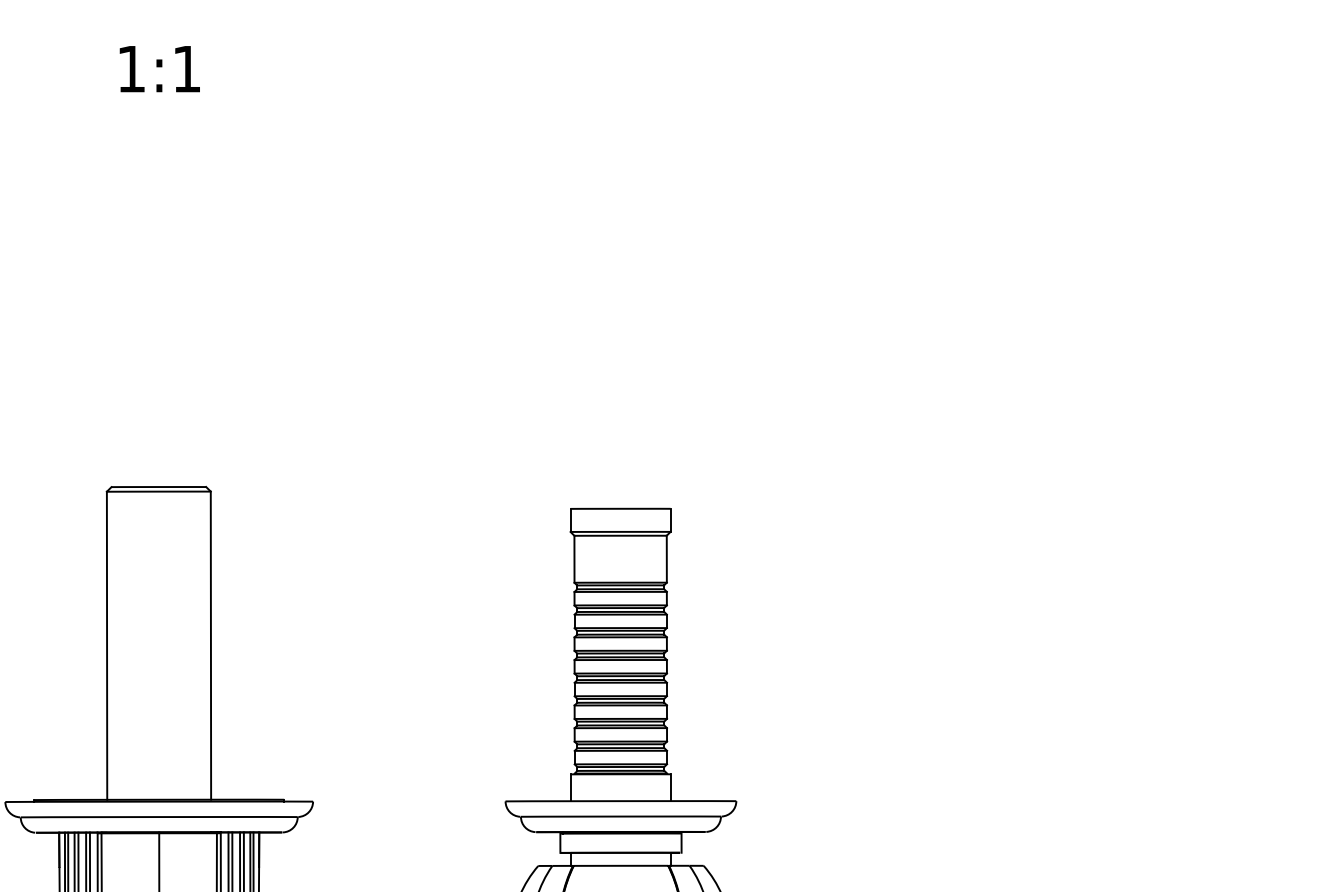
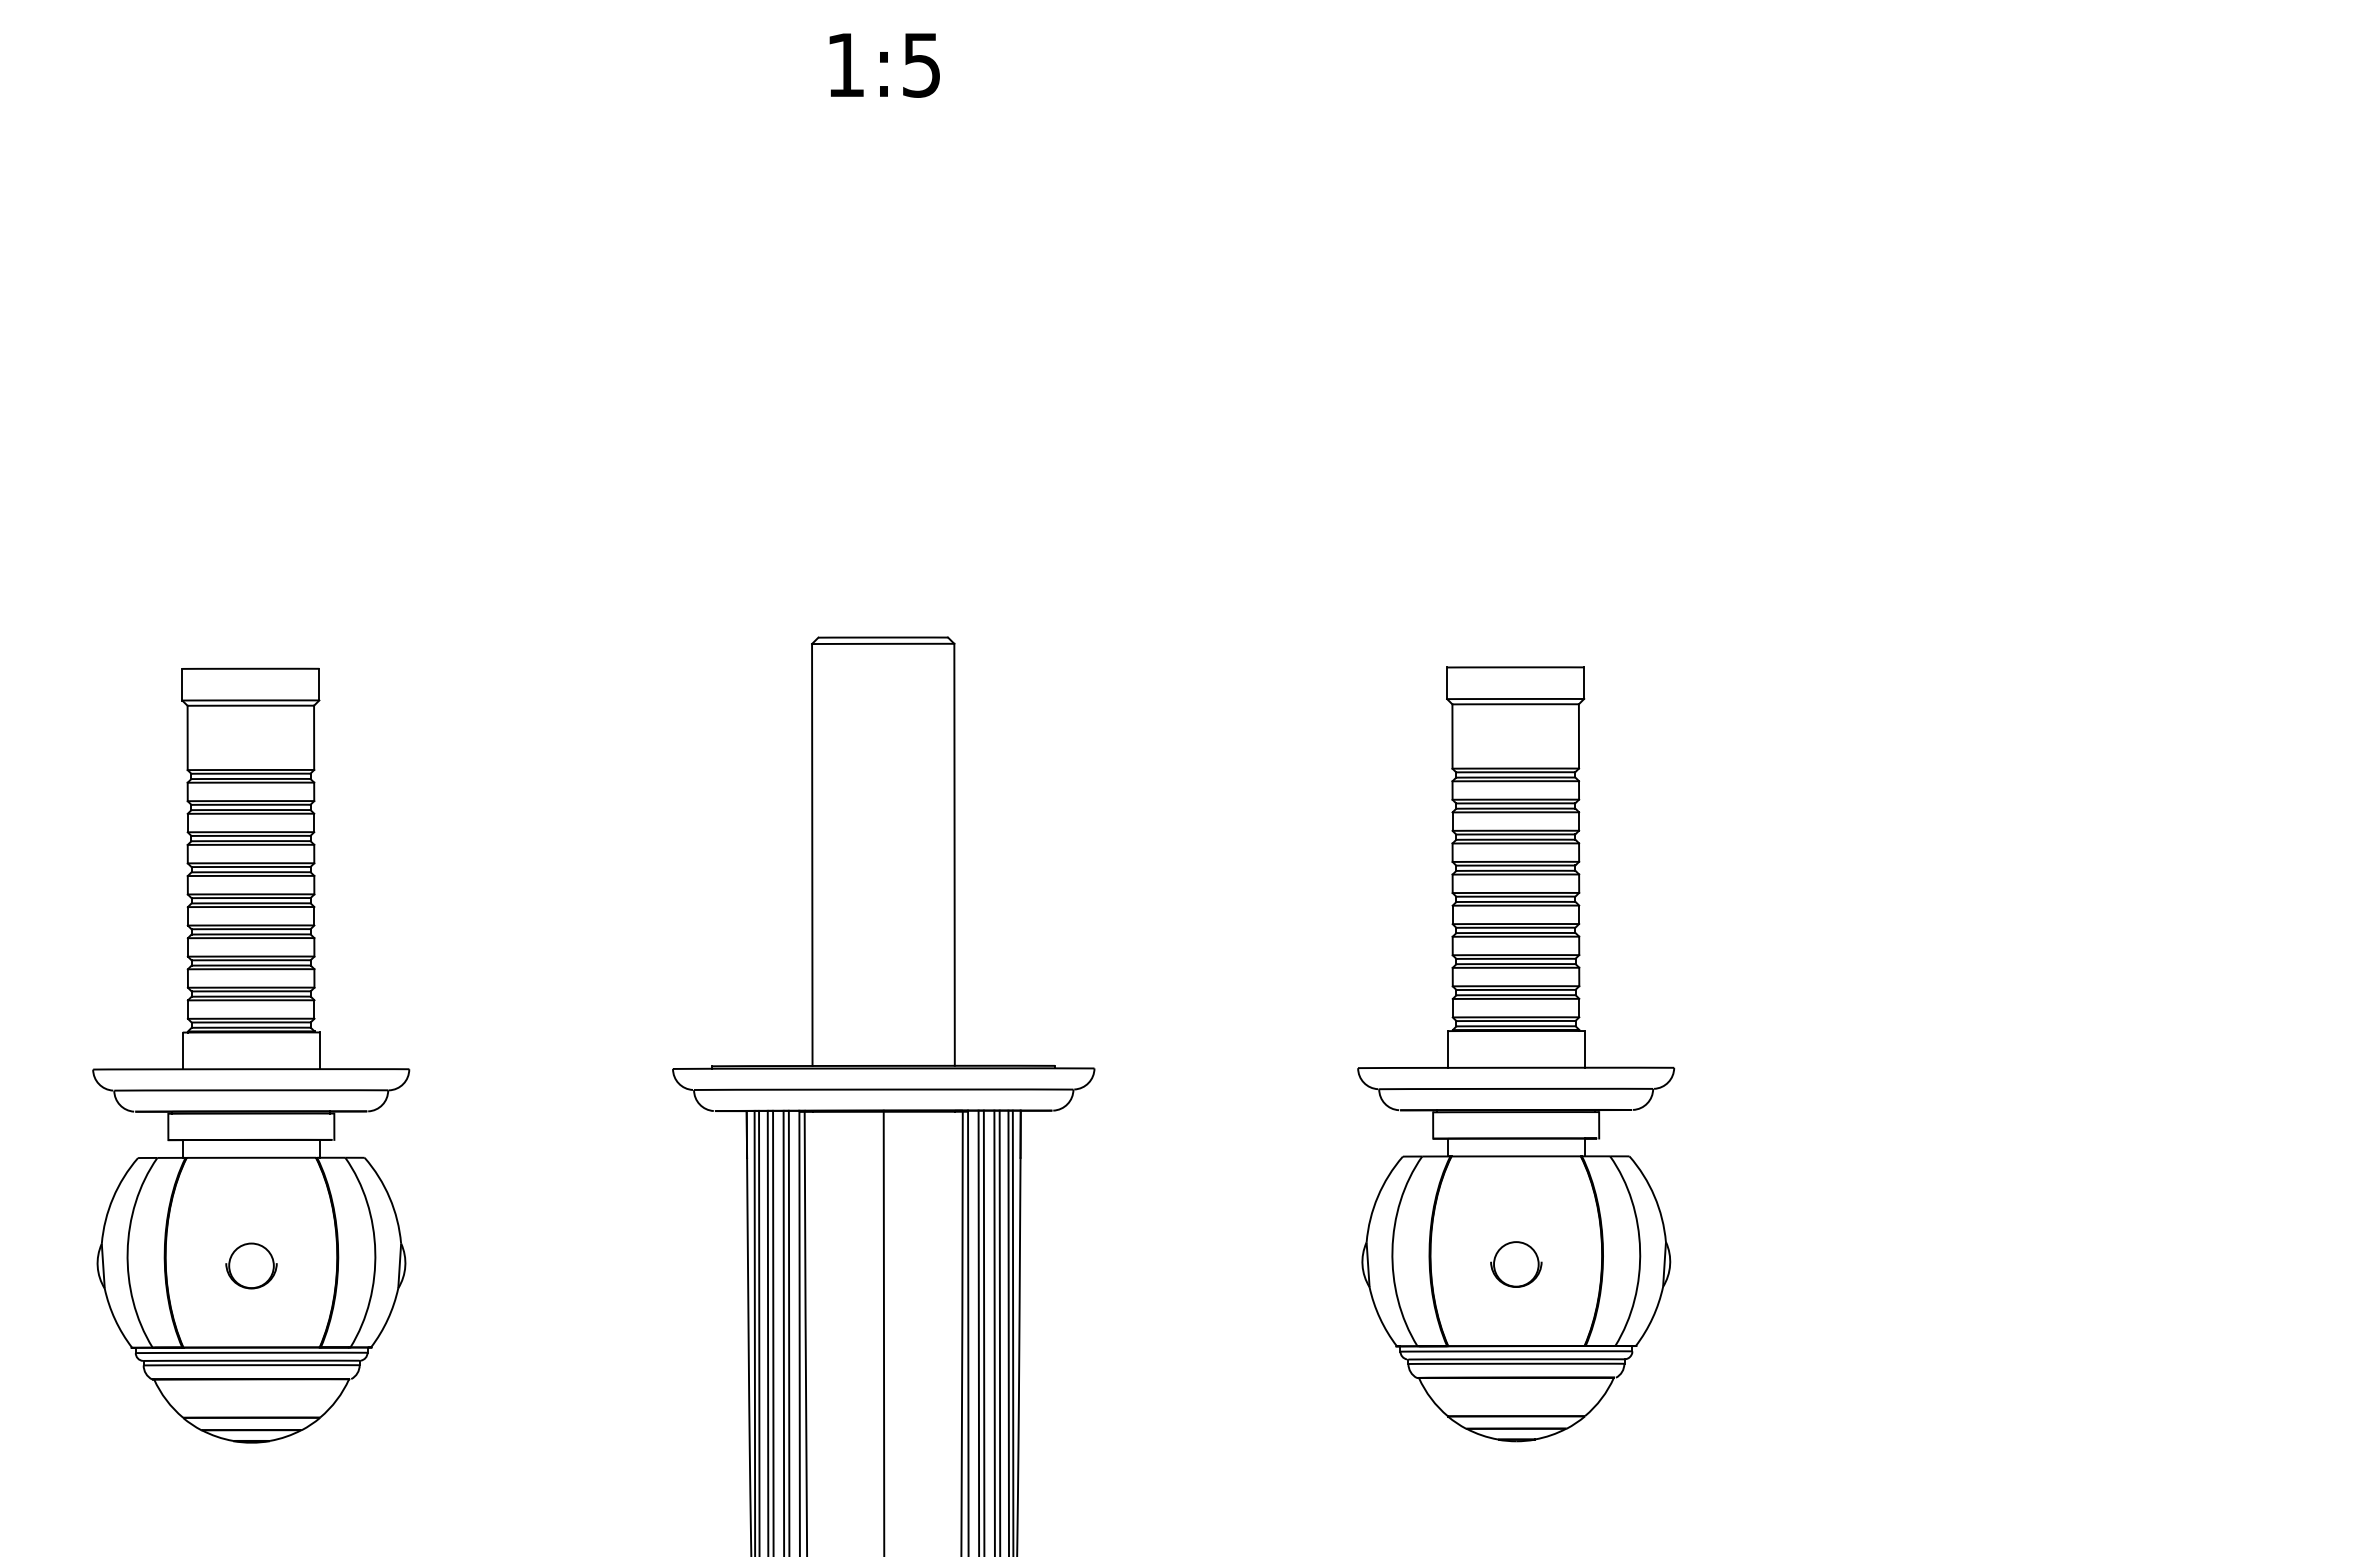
text: (186, 69) -> (921, 65), 1:1 -> 1:5

